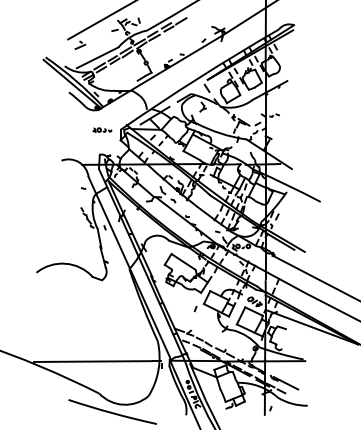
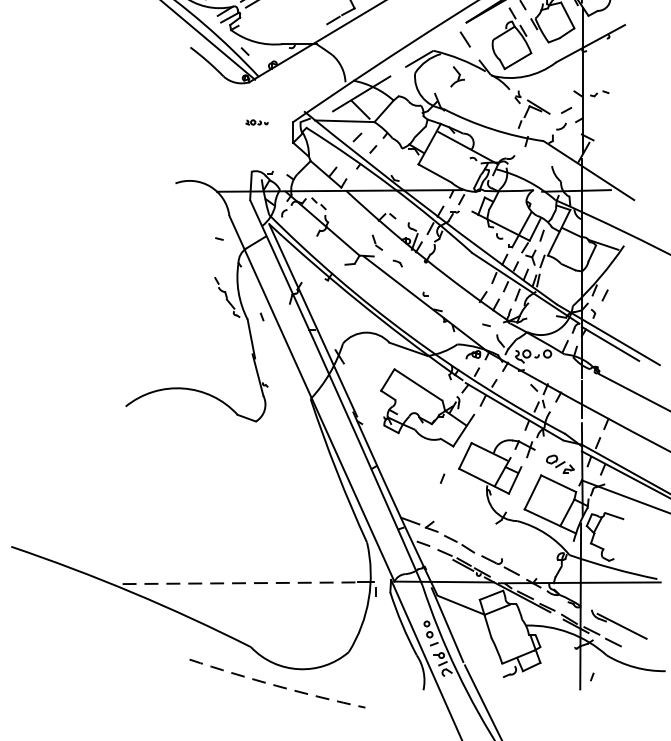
part: (102, 129) -> (257, 121), size x0.6
line: (92, 361) -> (237, 583), solid -> dashed
arc: (112, 413) -> (277, 686), solid -> dashed

